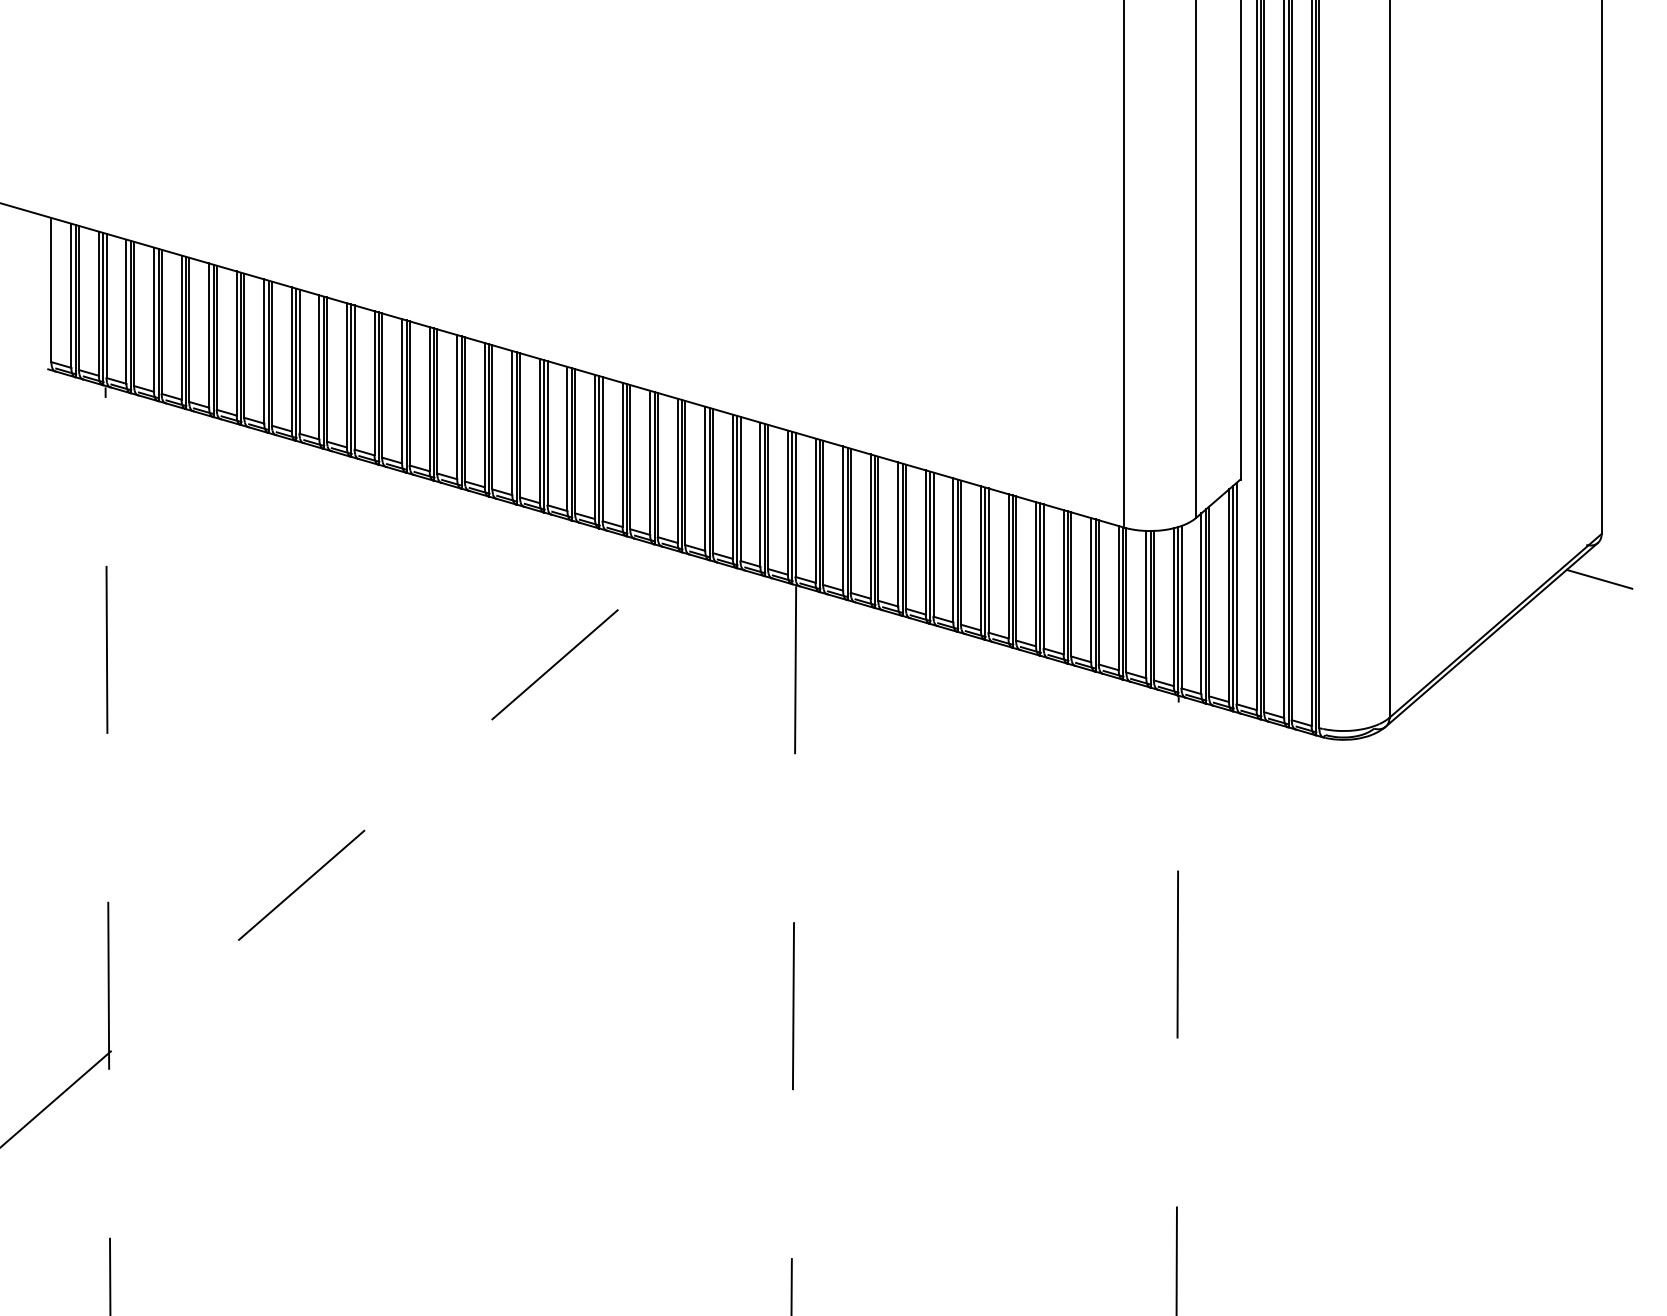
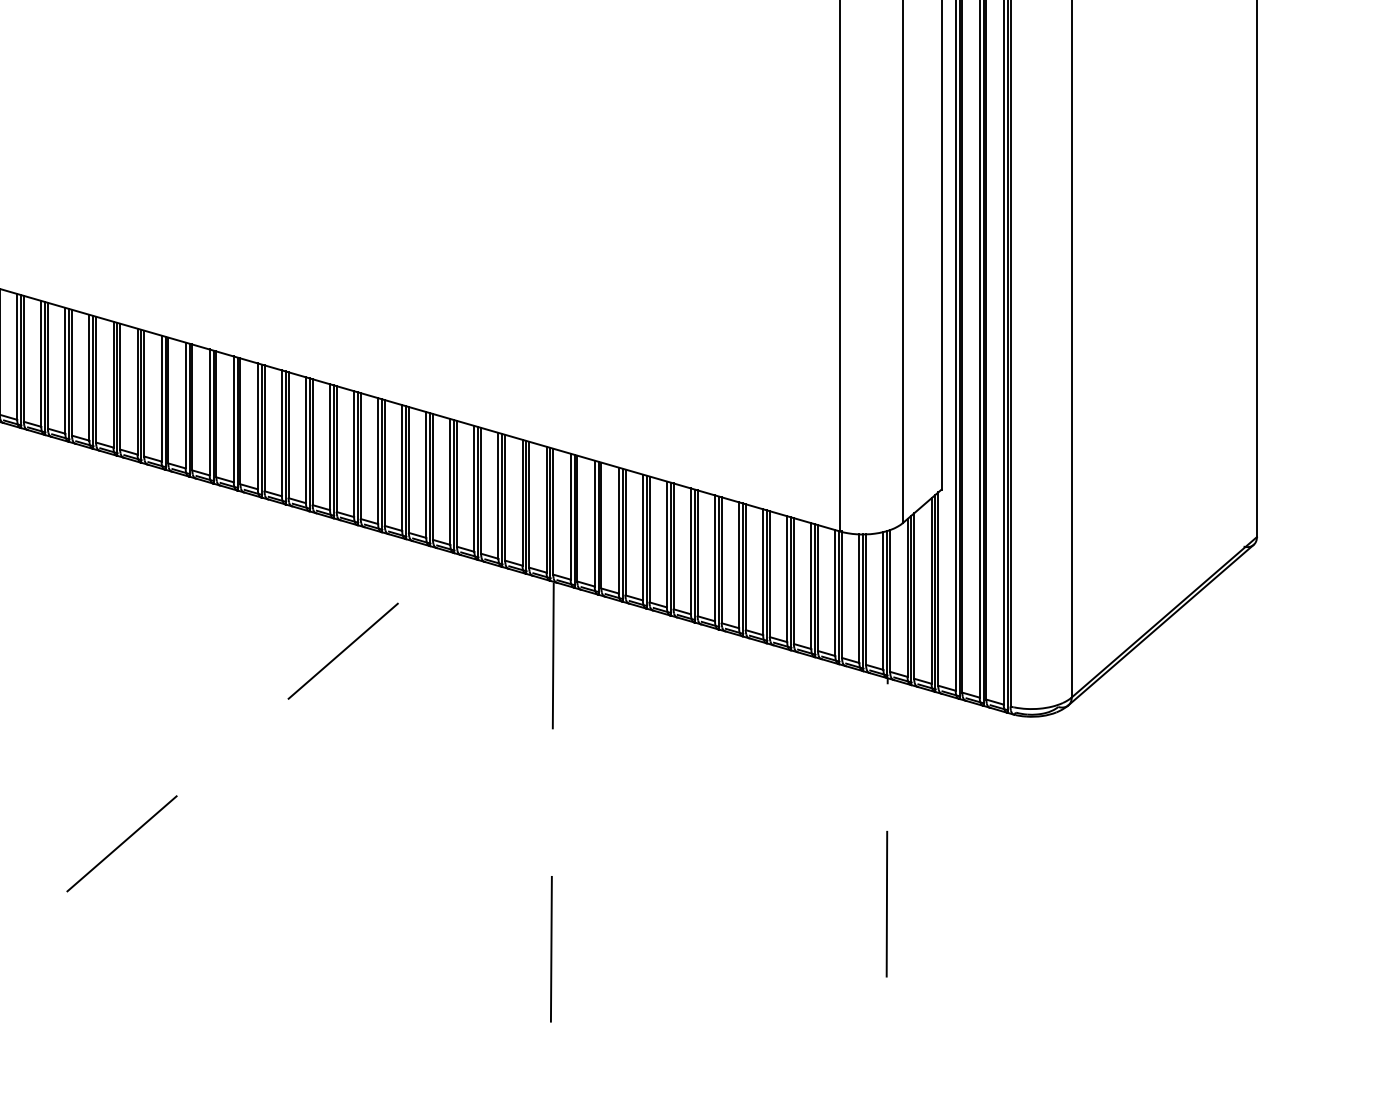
line: (1599, 578) -> (1255, 575), removed

